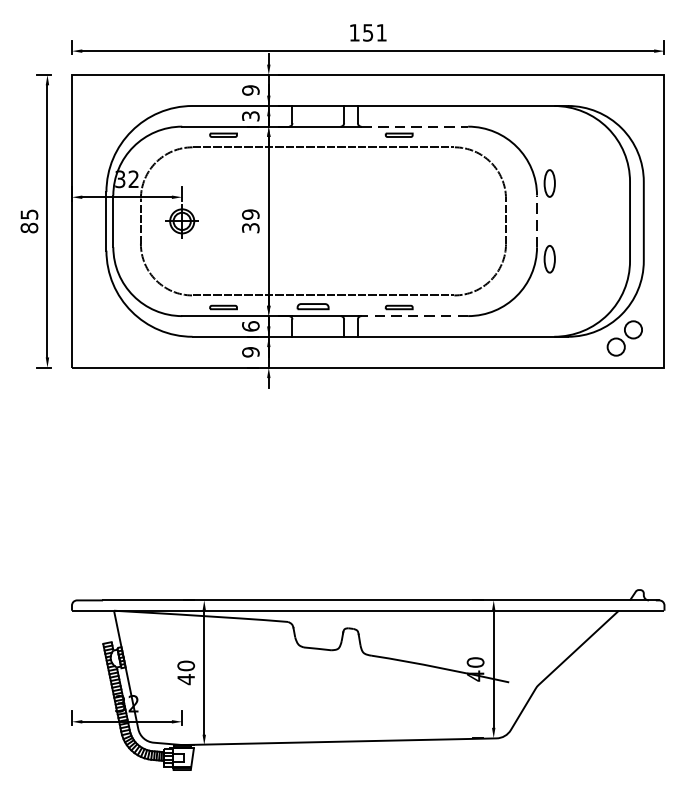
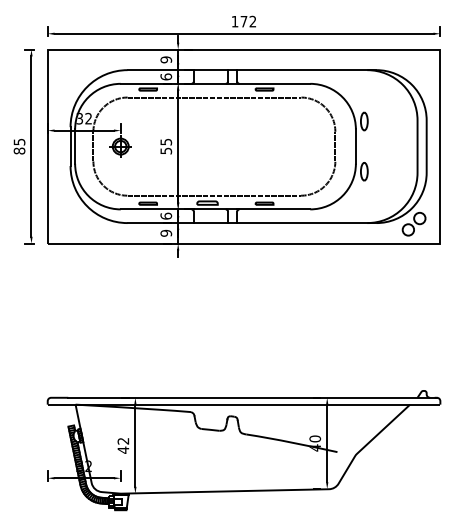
text: (374, 32) -> (248, 21), 151 -> 172
text: (251, 115) -> (166, 76), 3 -> 6
line: (415, 126) -> (275, 83), dashed -> solid
text: (249, 221) -> (165, 146), 39 -> 55
line: (536, 221) -> (355, 146), dashed -> solid
line: (412, 316) -> (273, 209), dashed -> solid
text: (186, 664) -> (123, 440), 40 -> 42

